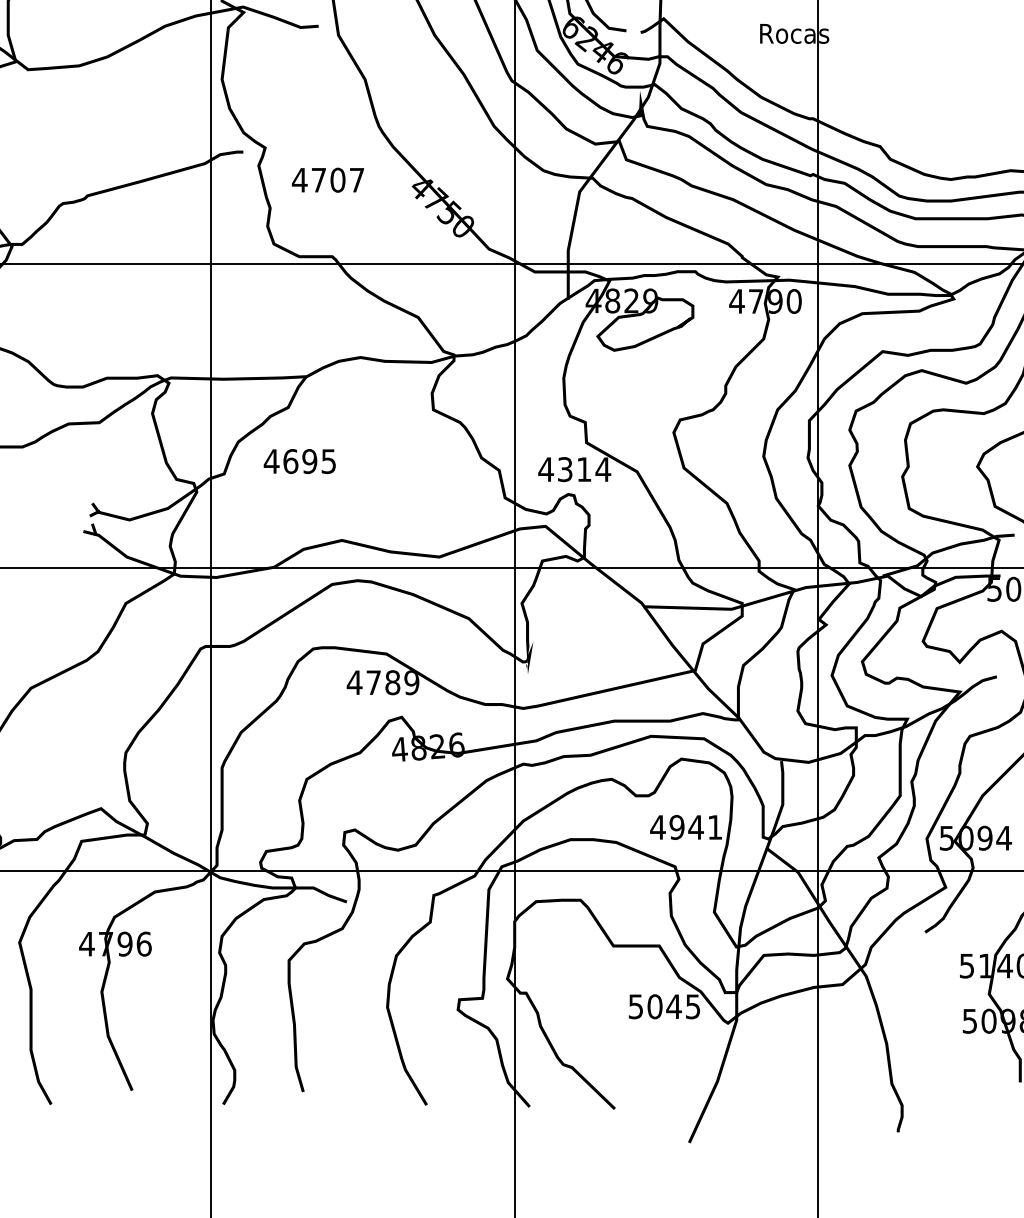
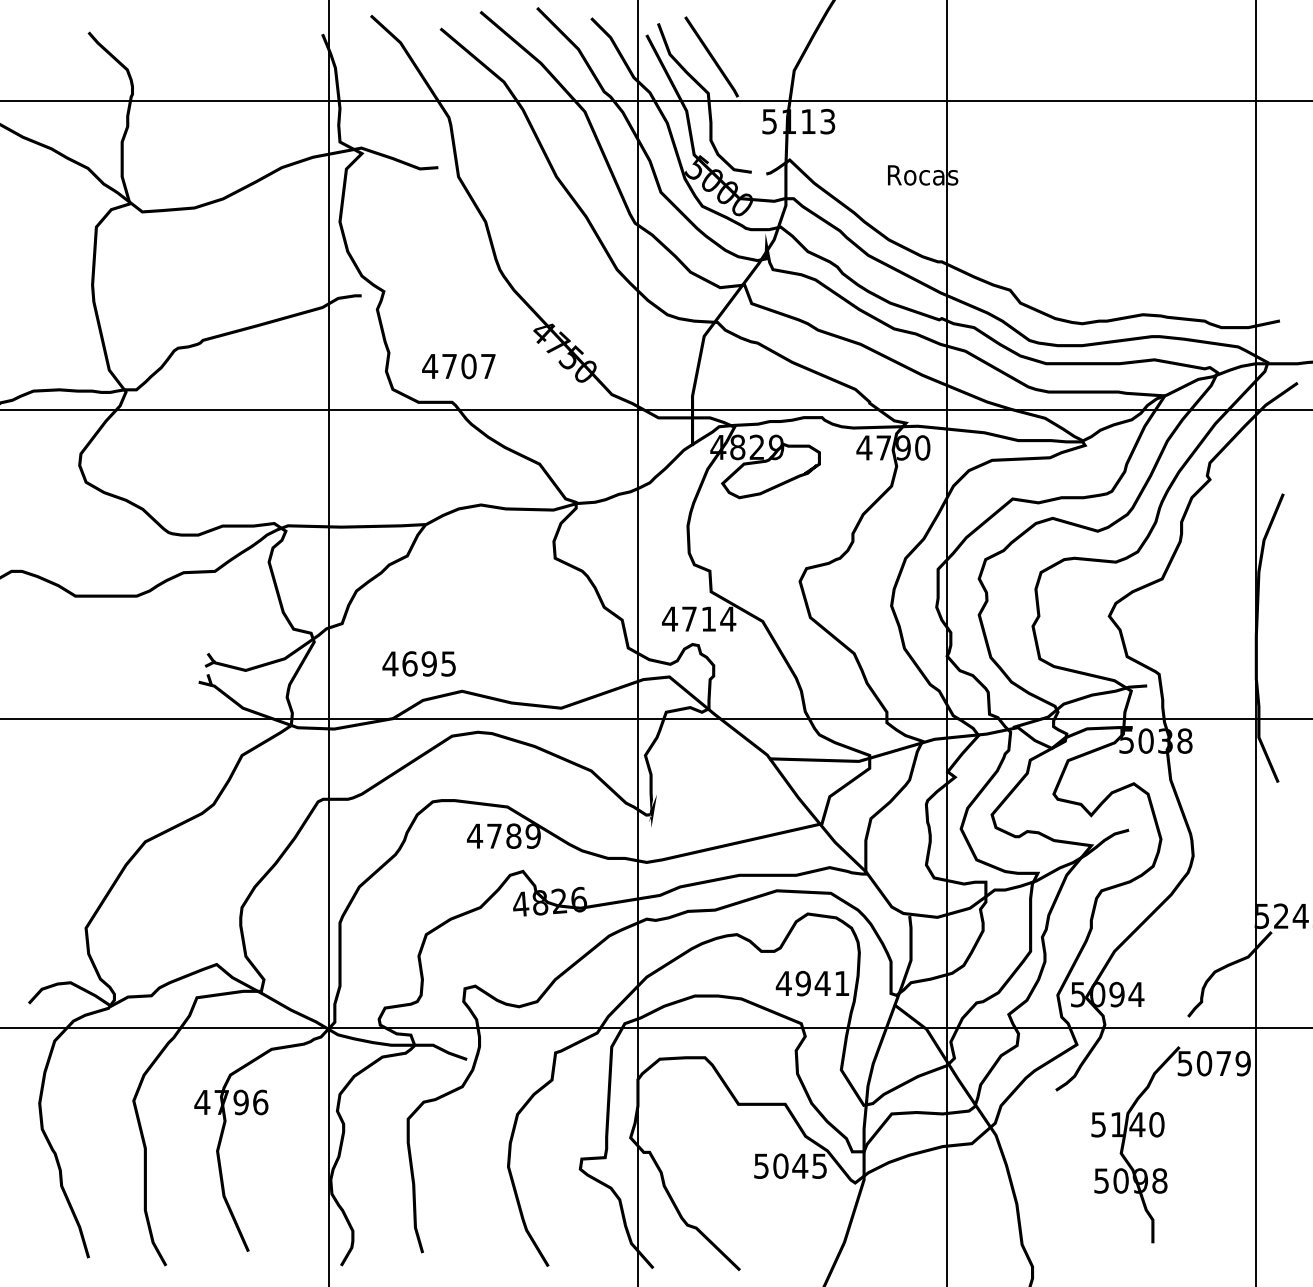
text: (593, 43) -> (718, 185), 6246 -> 5000
text: (327, 180) -> (458, 366), moved
text: (299, 461) -> (418, 663), moved
text: (565, 468) -> (689, 618), 4314 -> 4714

